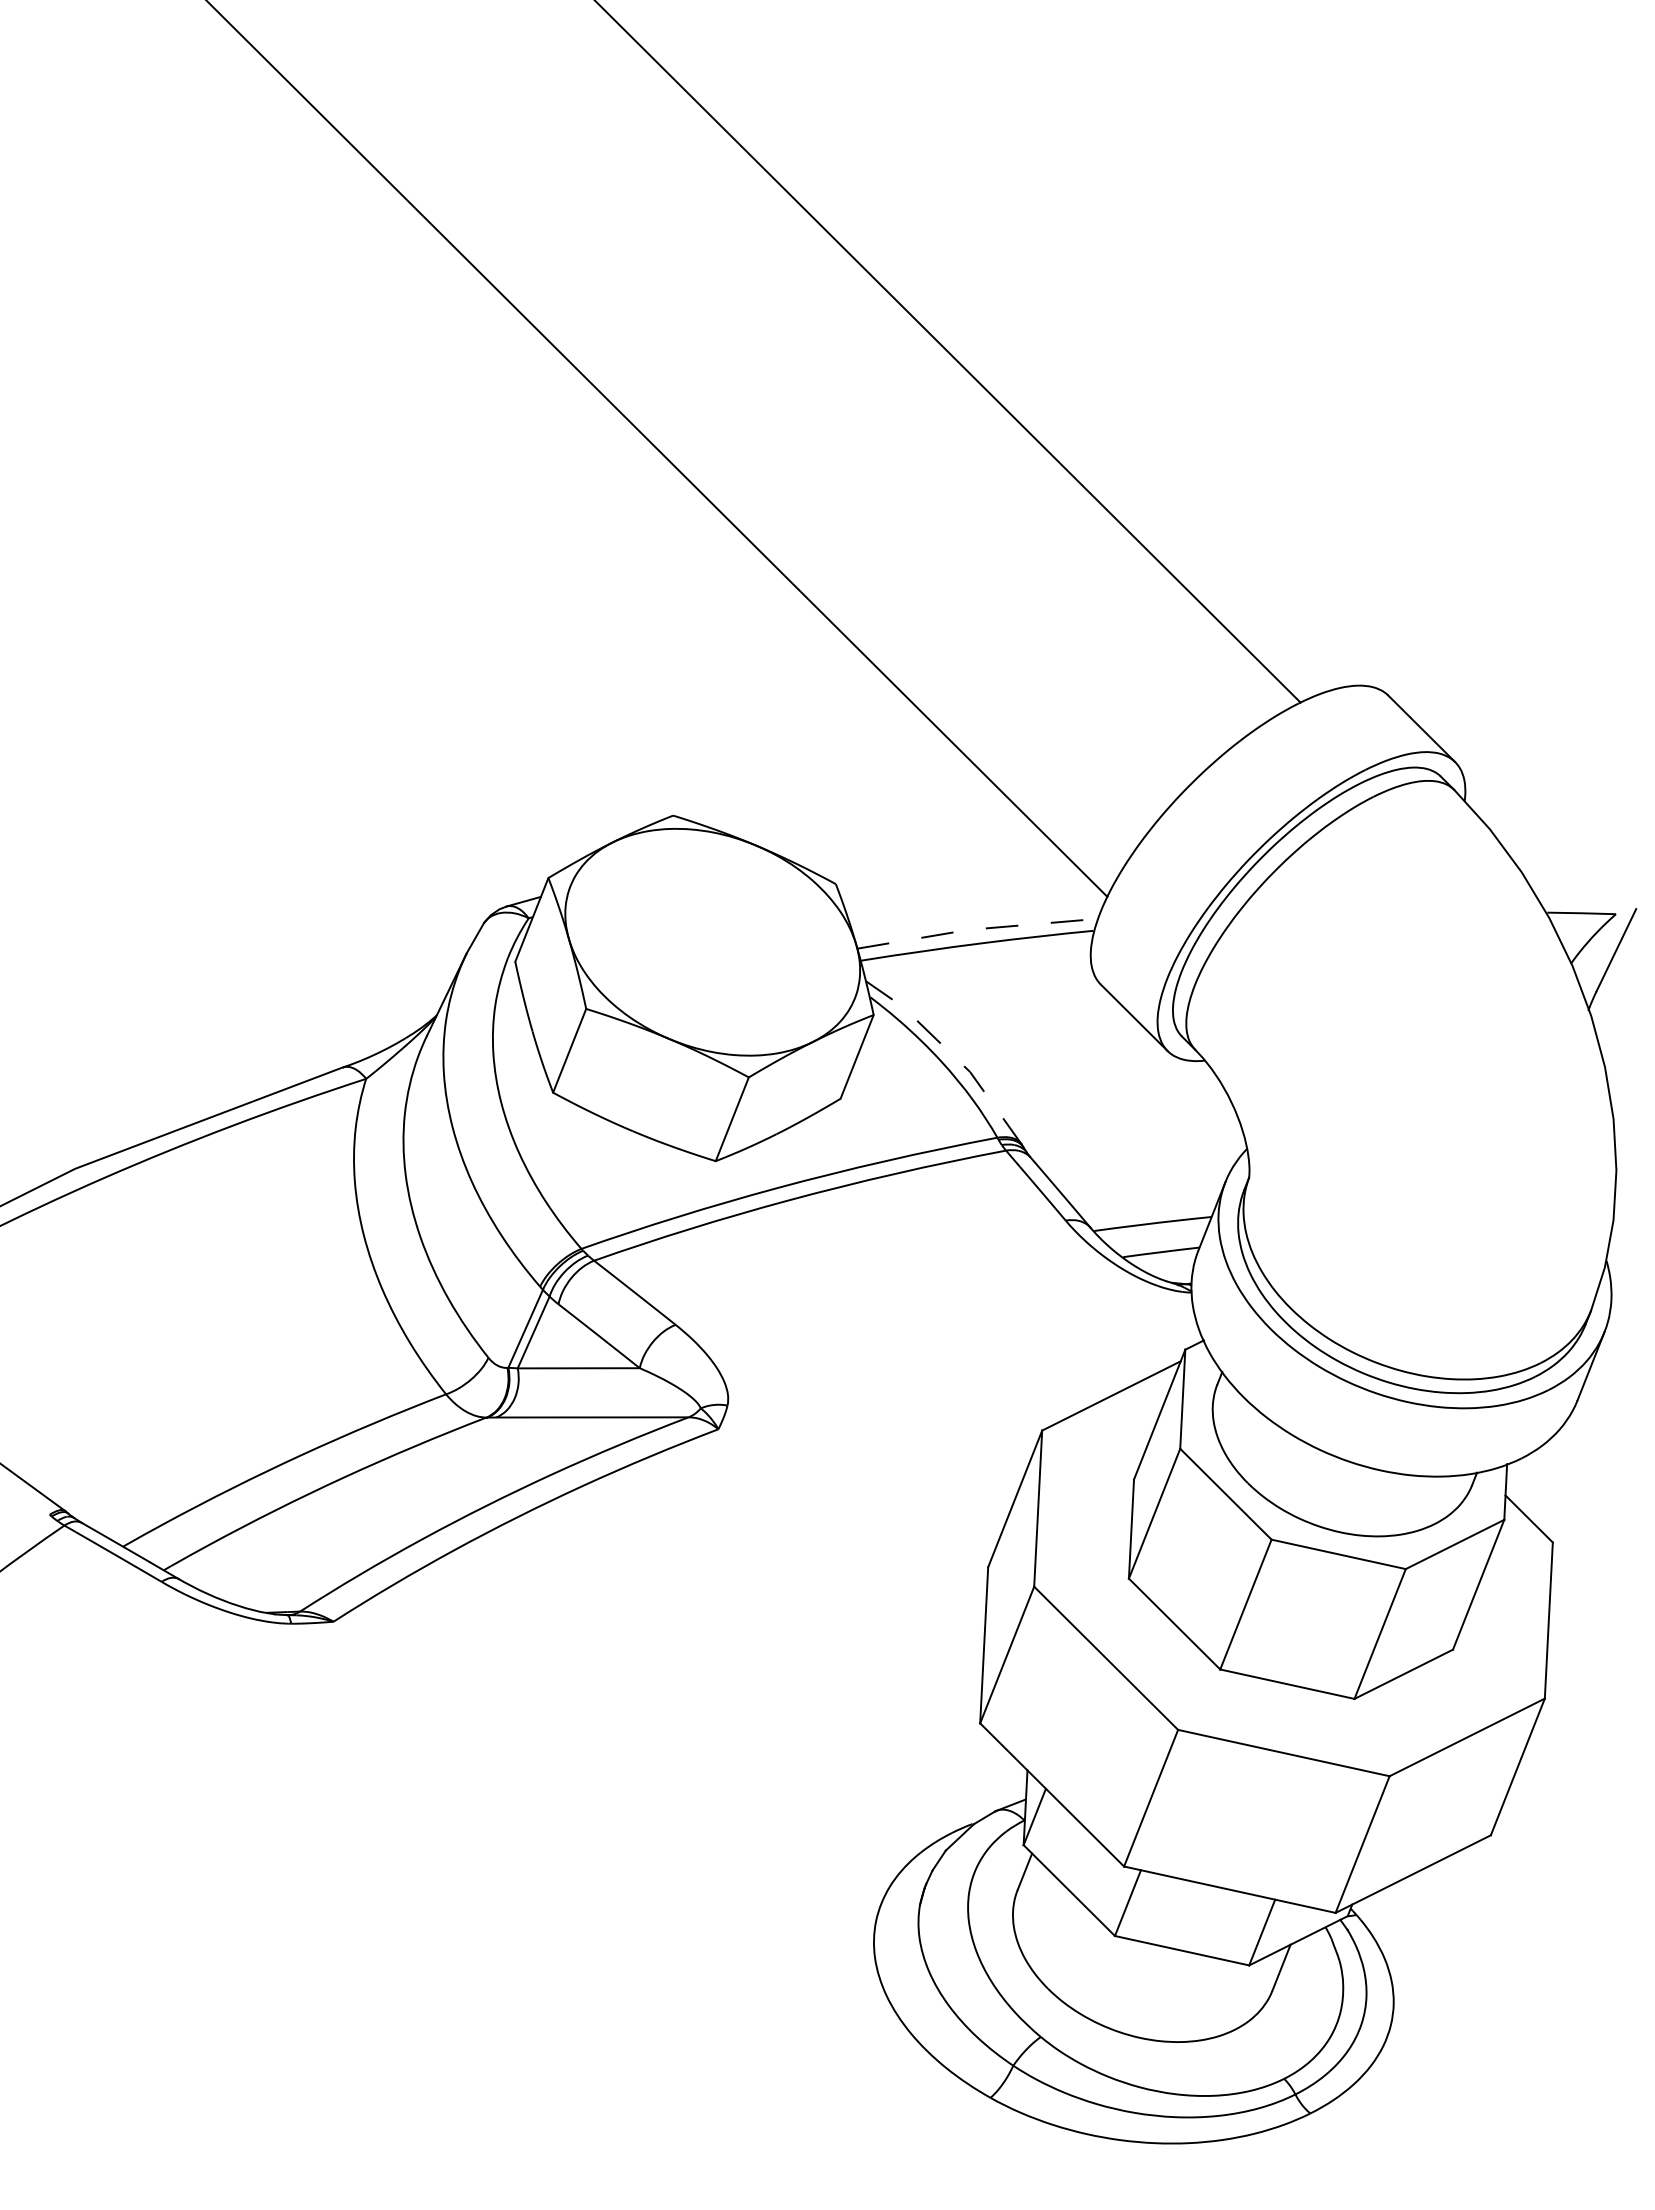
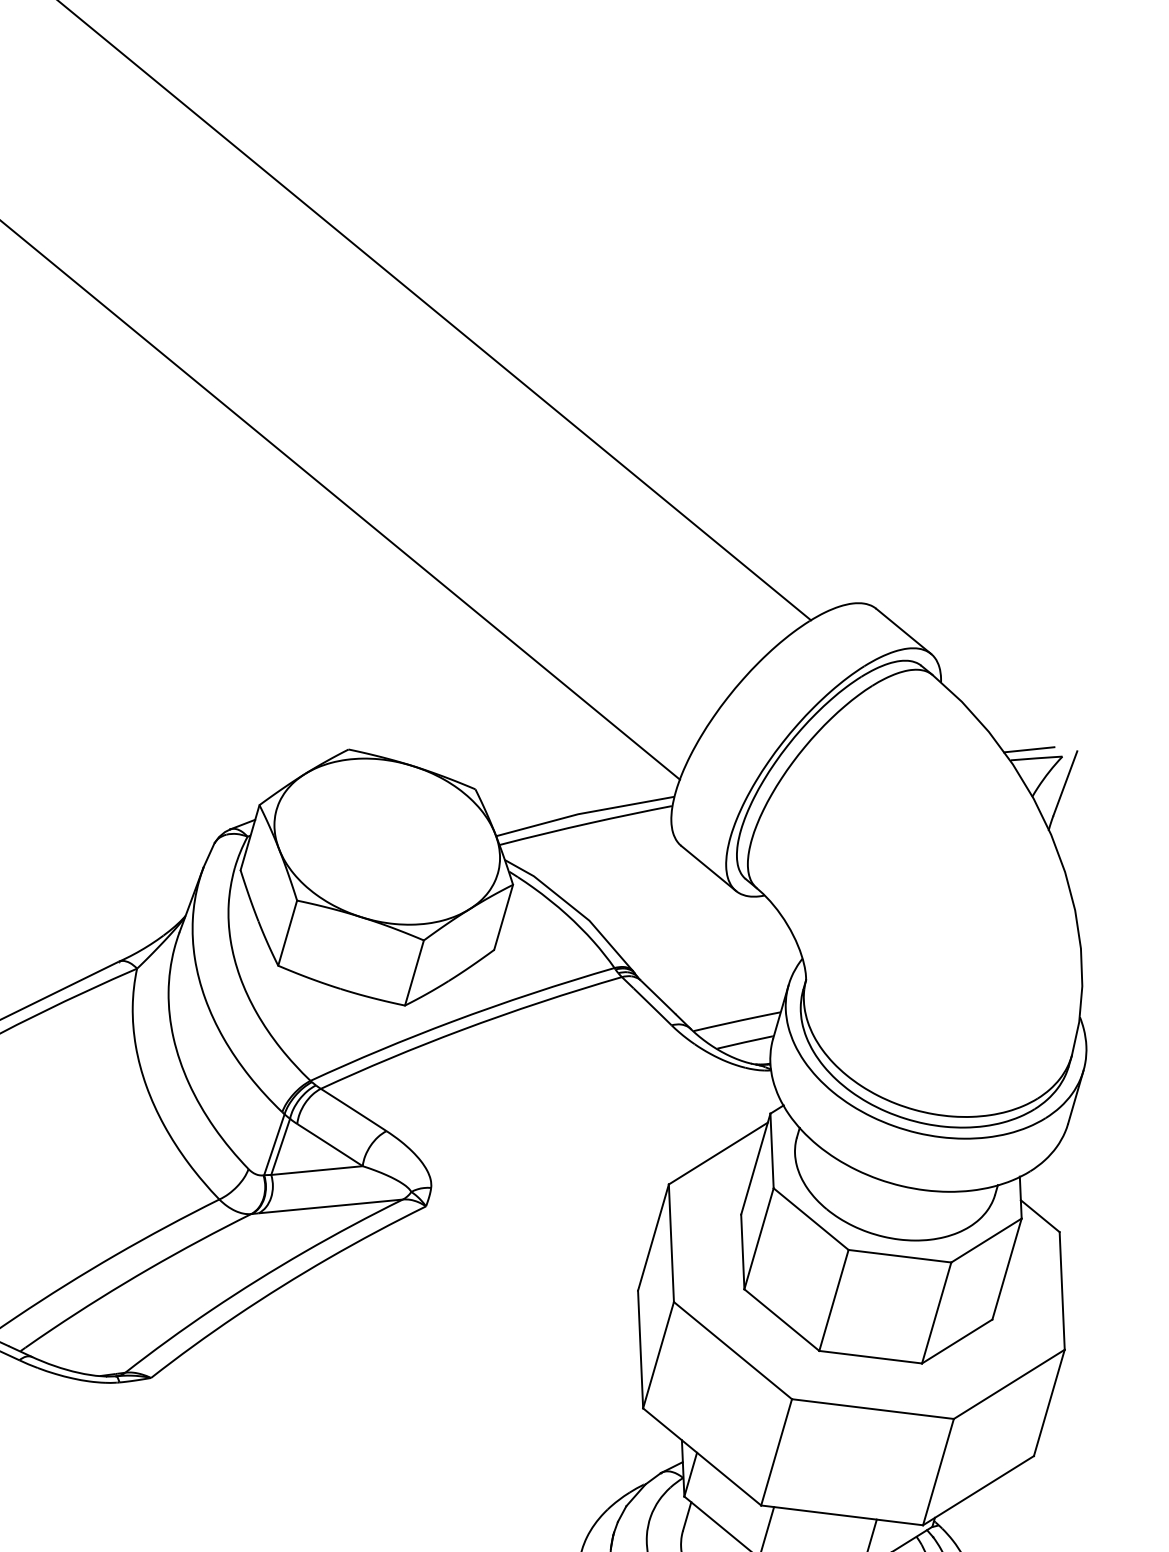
line: (1572, 900) -> (1028, 749), added
line: (976, 929) -> (584, 813), dashed -> solid
line: (952, 1054) -> (574, 908), dashed -> solid

